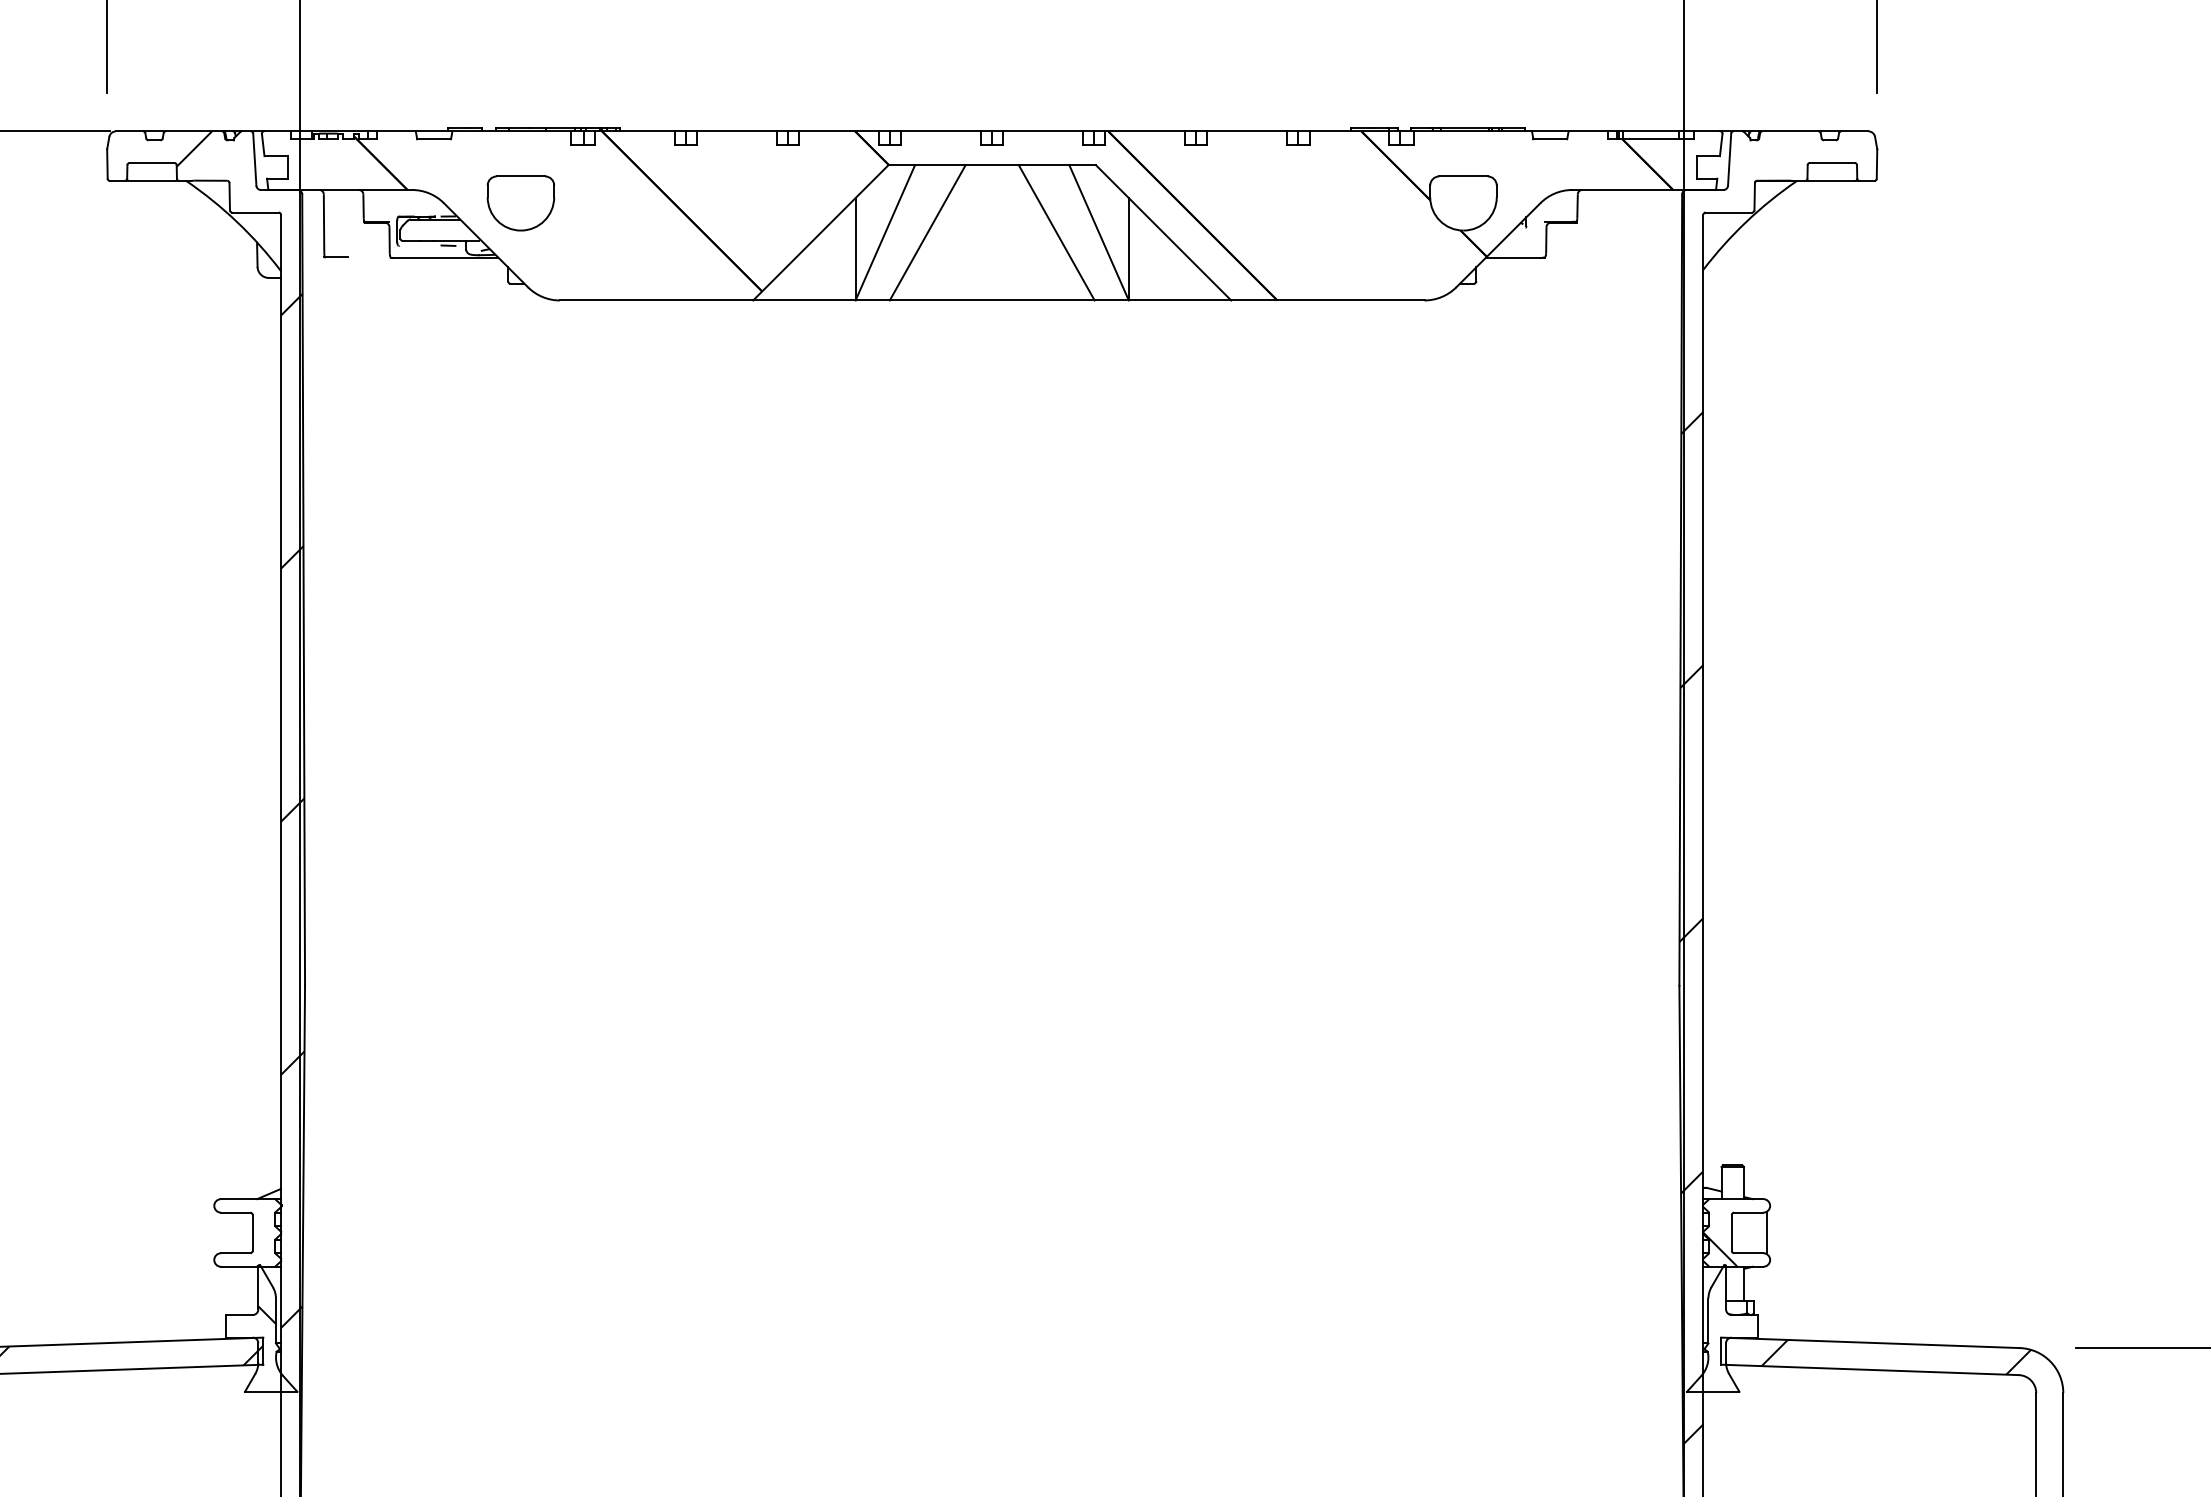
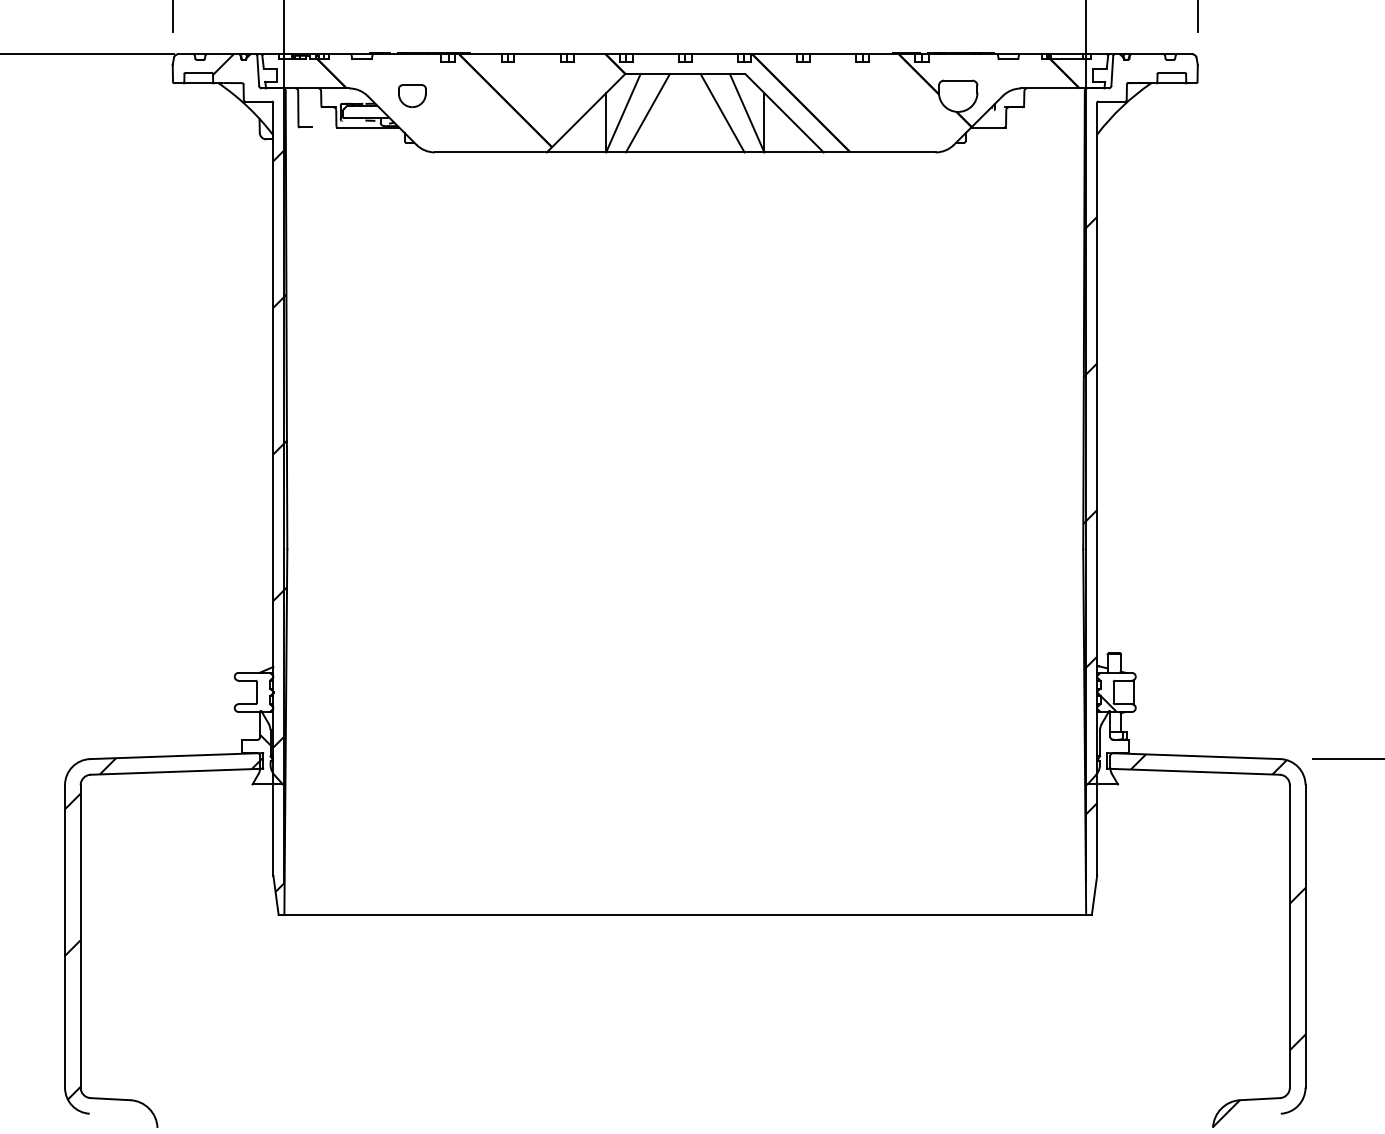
part: (521, 202) -> (412, 95), size x0.7

